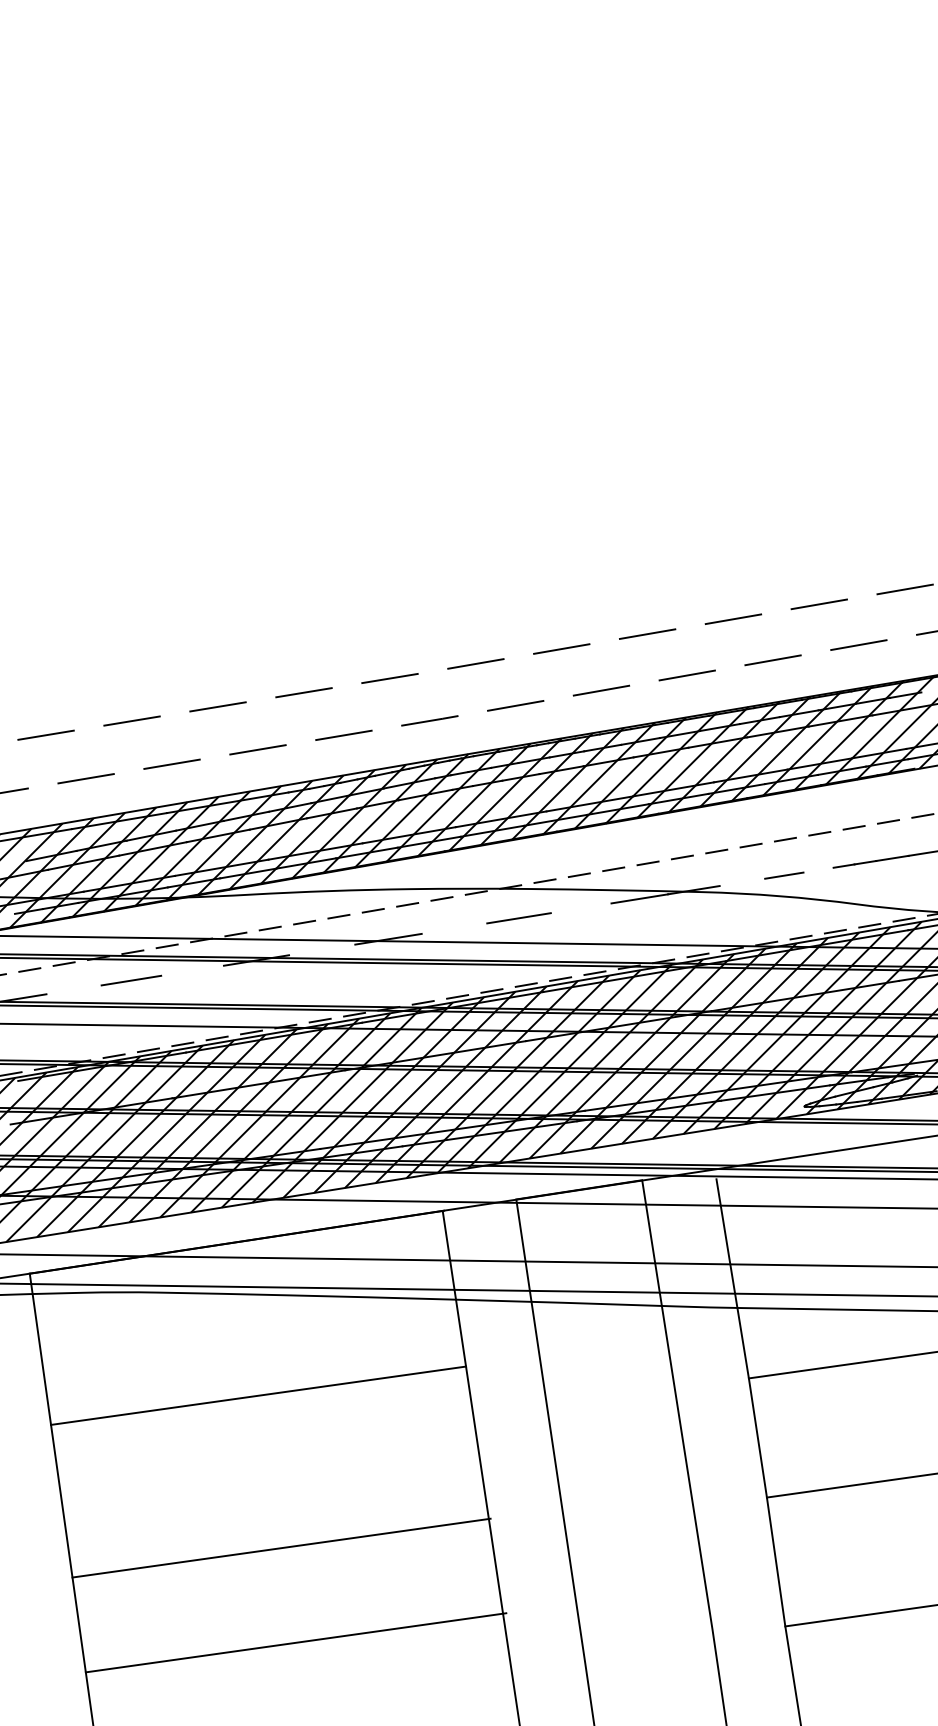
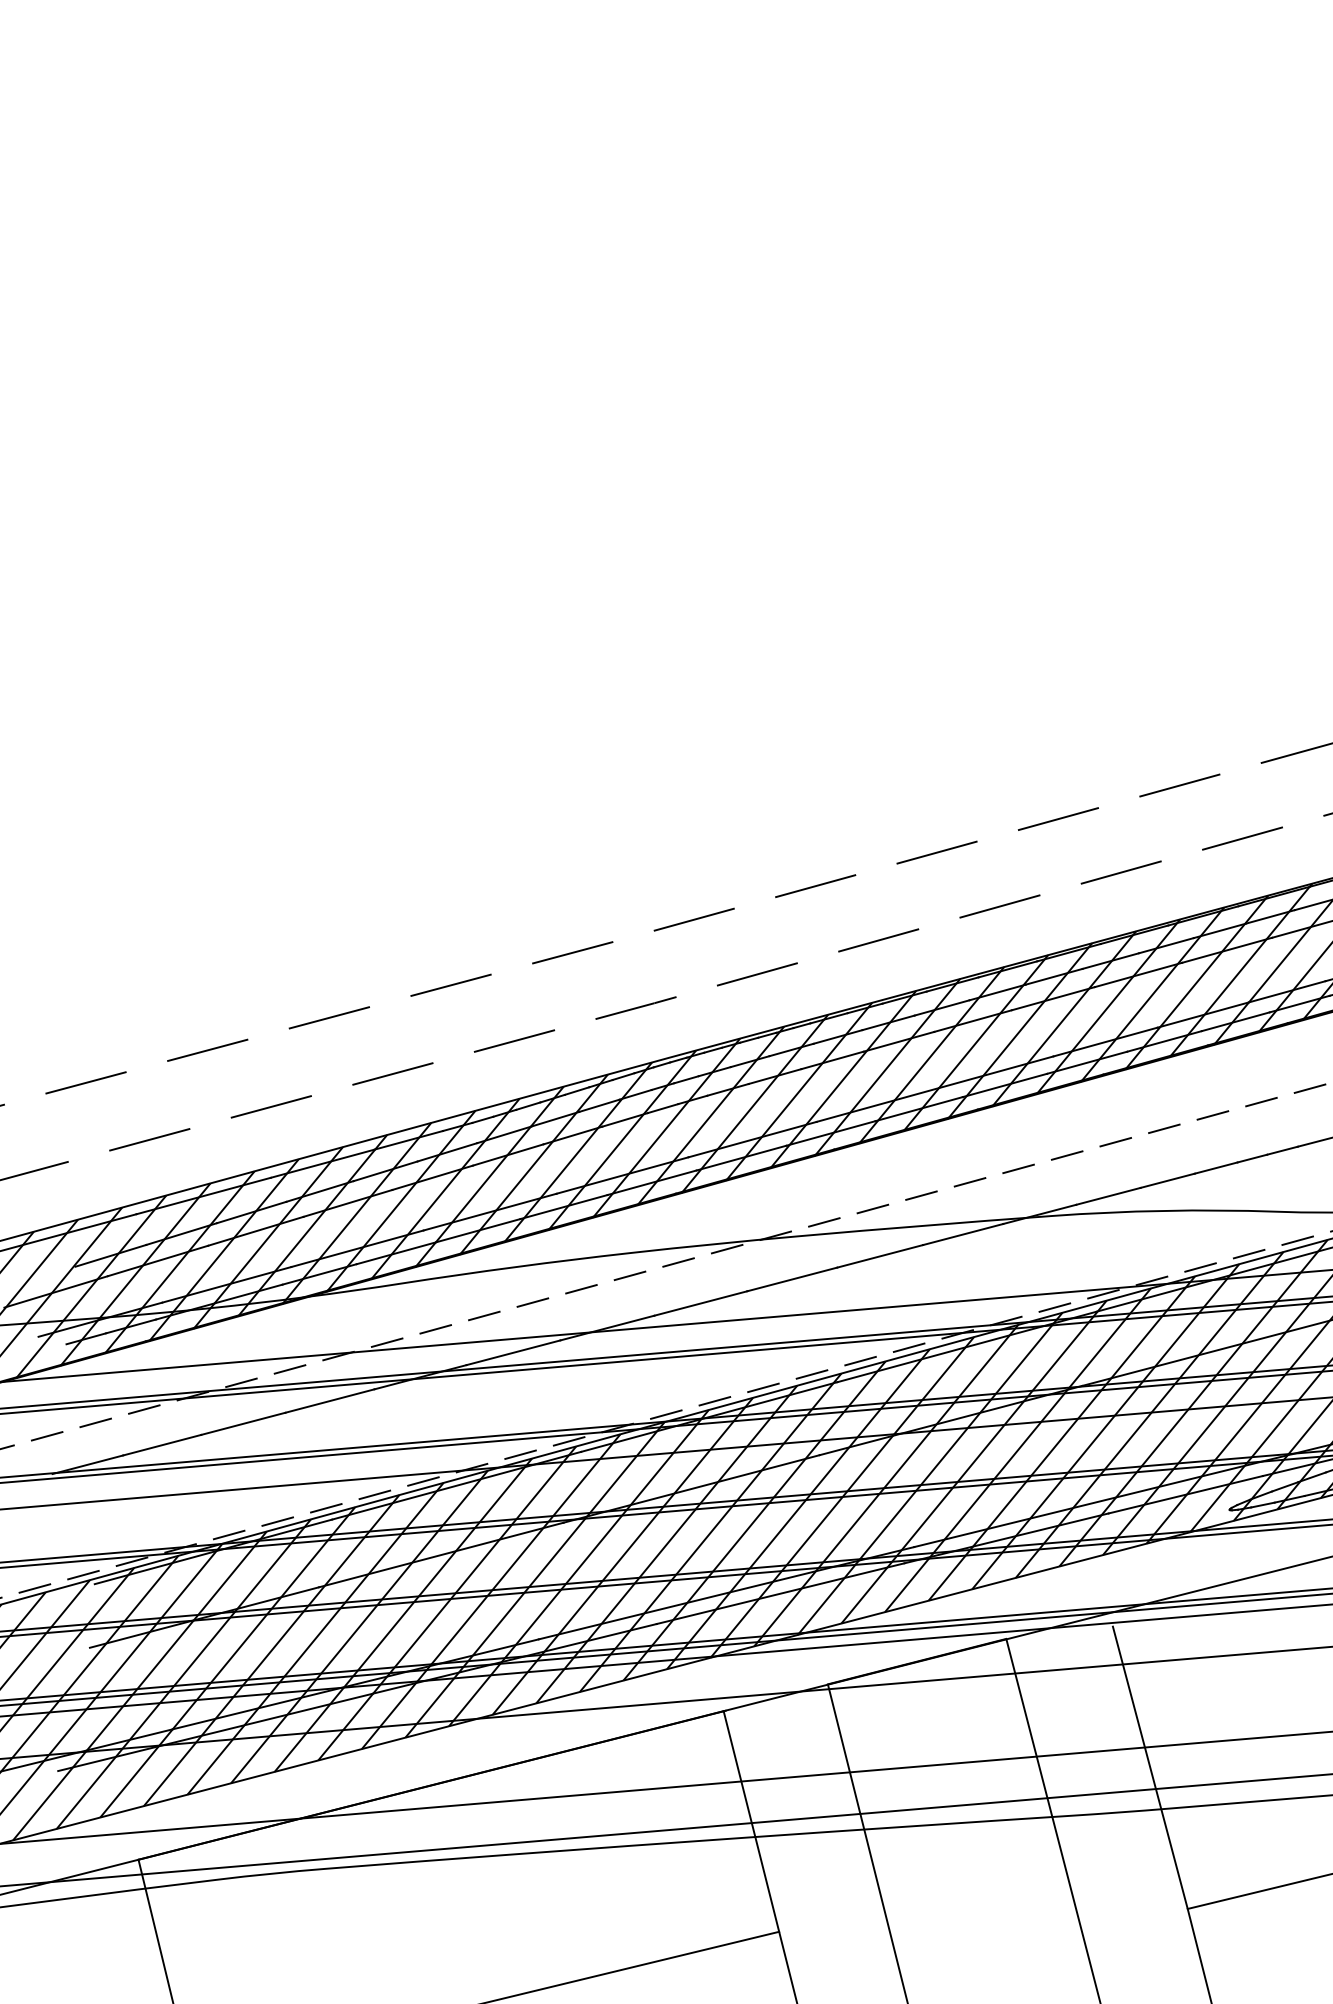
line: (818, 869) -> (1216, 1167), added
line: (742, 882) -> (1108, 1196), added
line: (580, 908) -> (879, 1256), added
line: (454, 928) -> (700, 1303), added
line: (322, 949) -> (513, 1352), added
line: (192, 970) -> (329, 1400), added
line: (73, 989) -> (161, 1444), added

